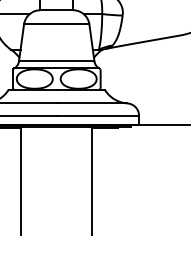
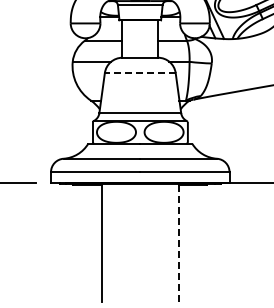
line: (56, 24) -> (139, 73), solid -> dashed
line: (91, 180) -> (178, 242), solid -> dashed

